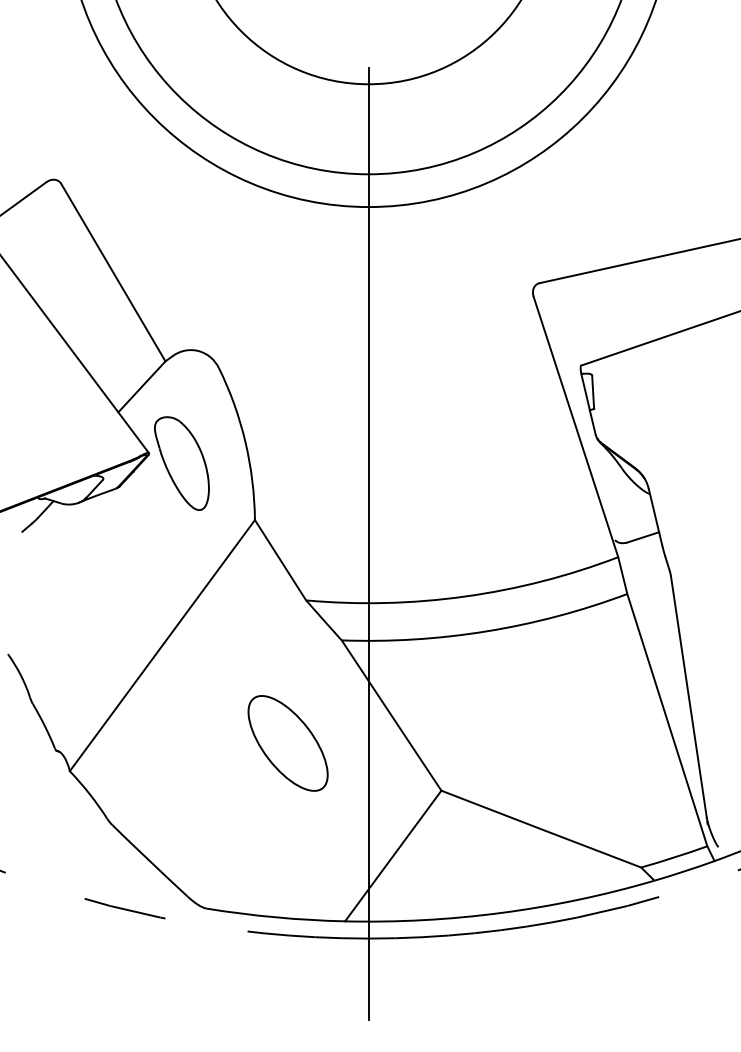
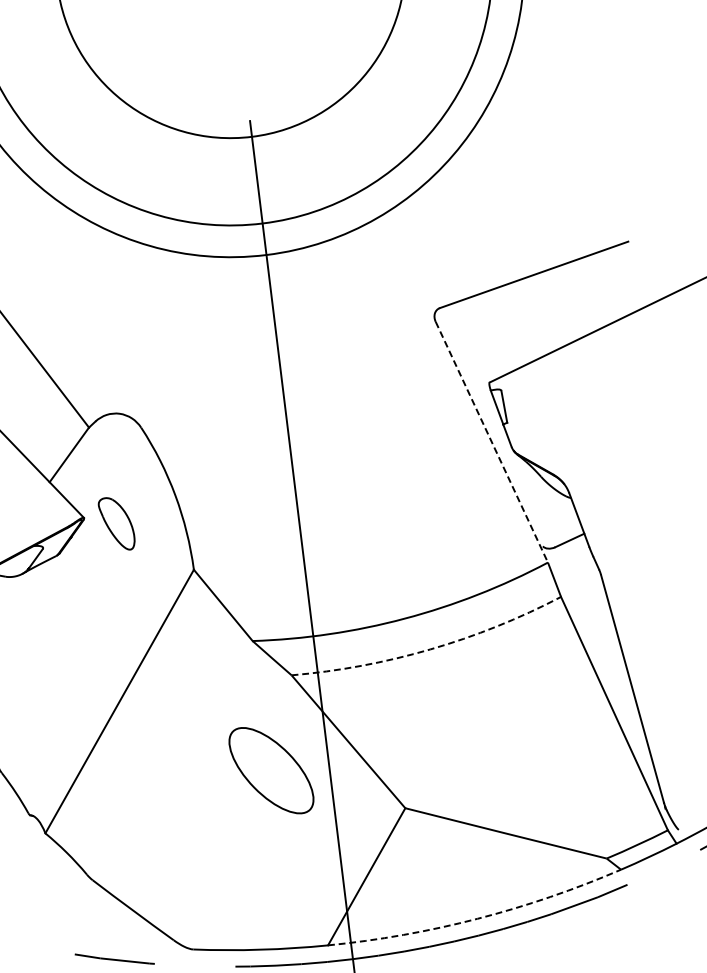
line: (575, 426) -> (491, 441), solid -> dashed
part: (181, 463) -> (116, 524), size x0.6
arc: (486, 631) -> (429, 649), solid -> dashed
part: (287, 743) -> (270, 770), moved
arc: (501, 912) -> (477, 918), solid -> dashed

